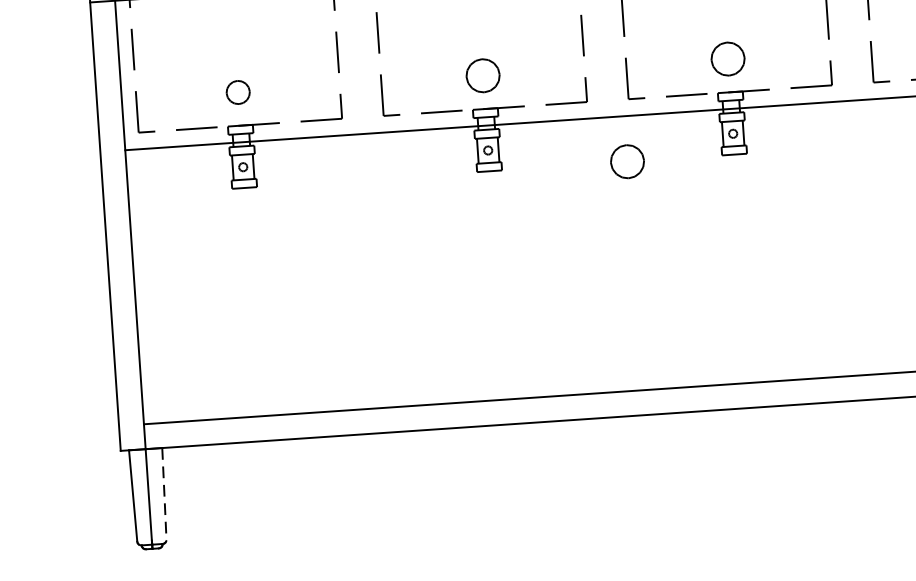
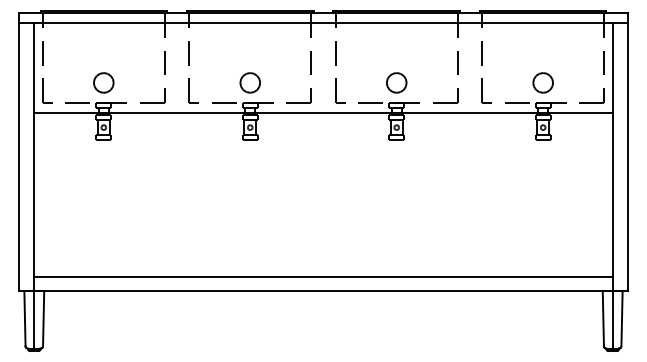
part: (237, 91) -> (103, 82), size x1.43
part: (627, 161) -> (332, 139), removed
line: (164, 495) -> (43, 319), dashed -> solid

